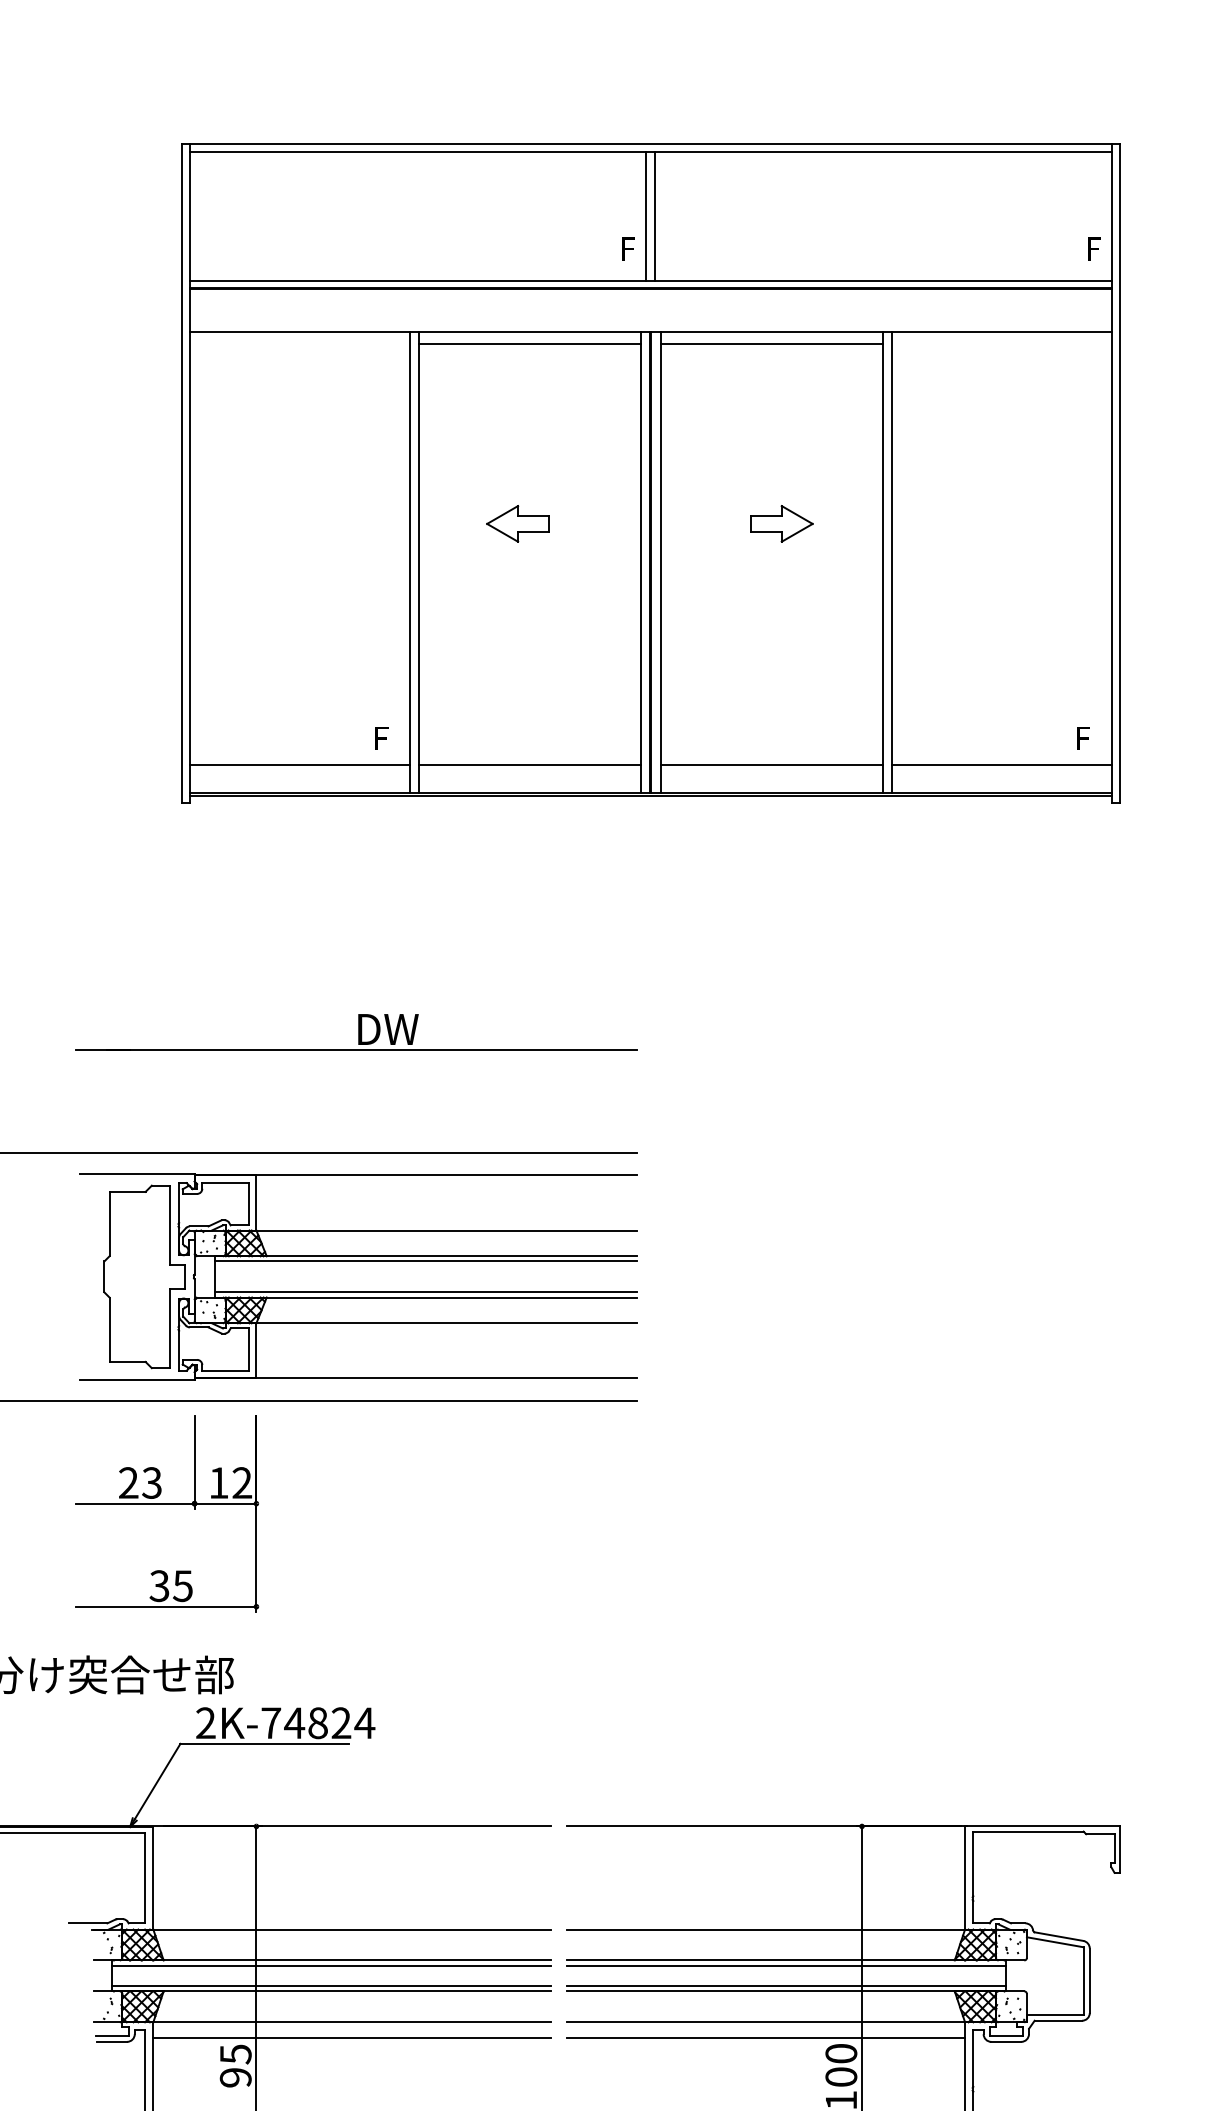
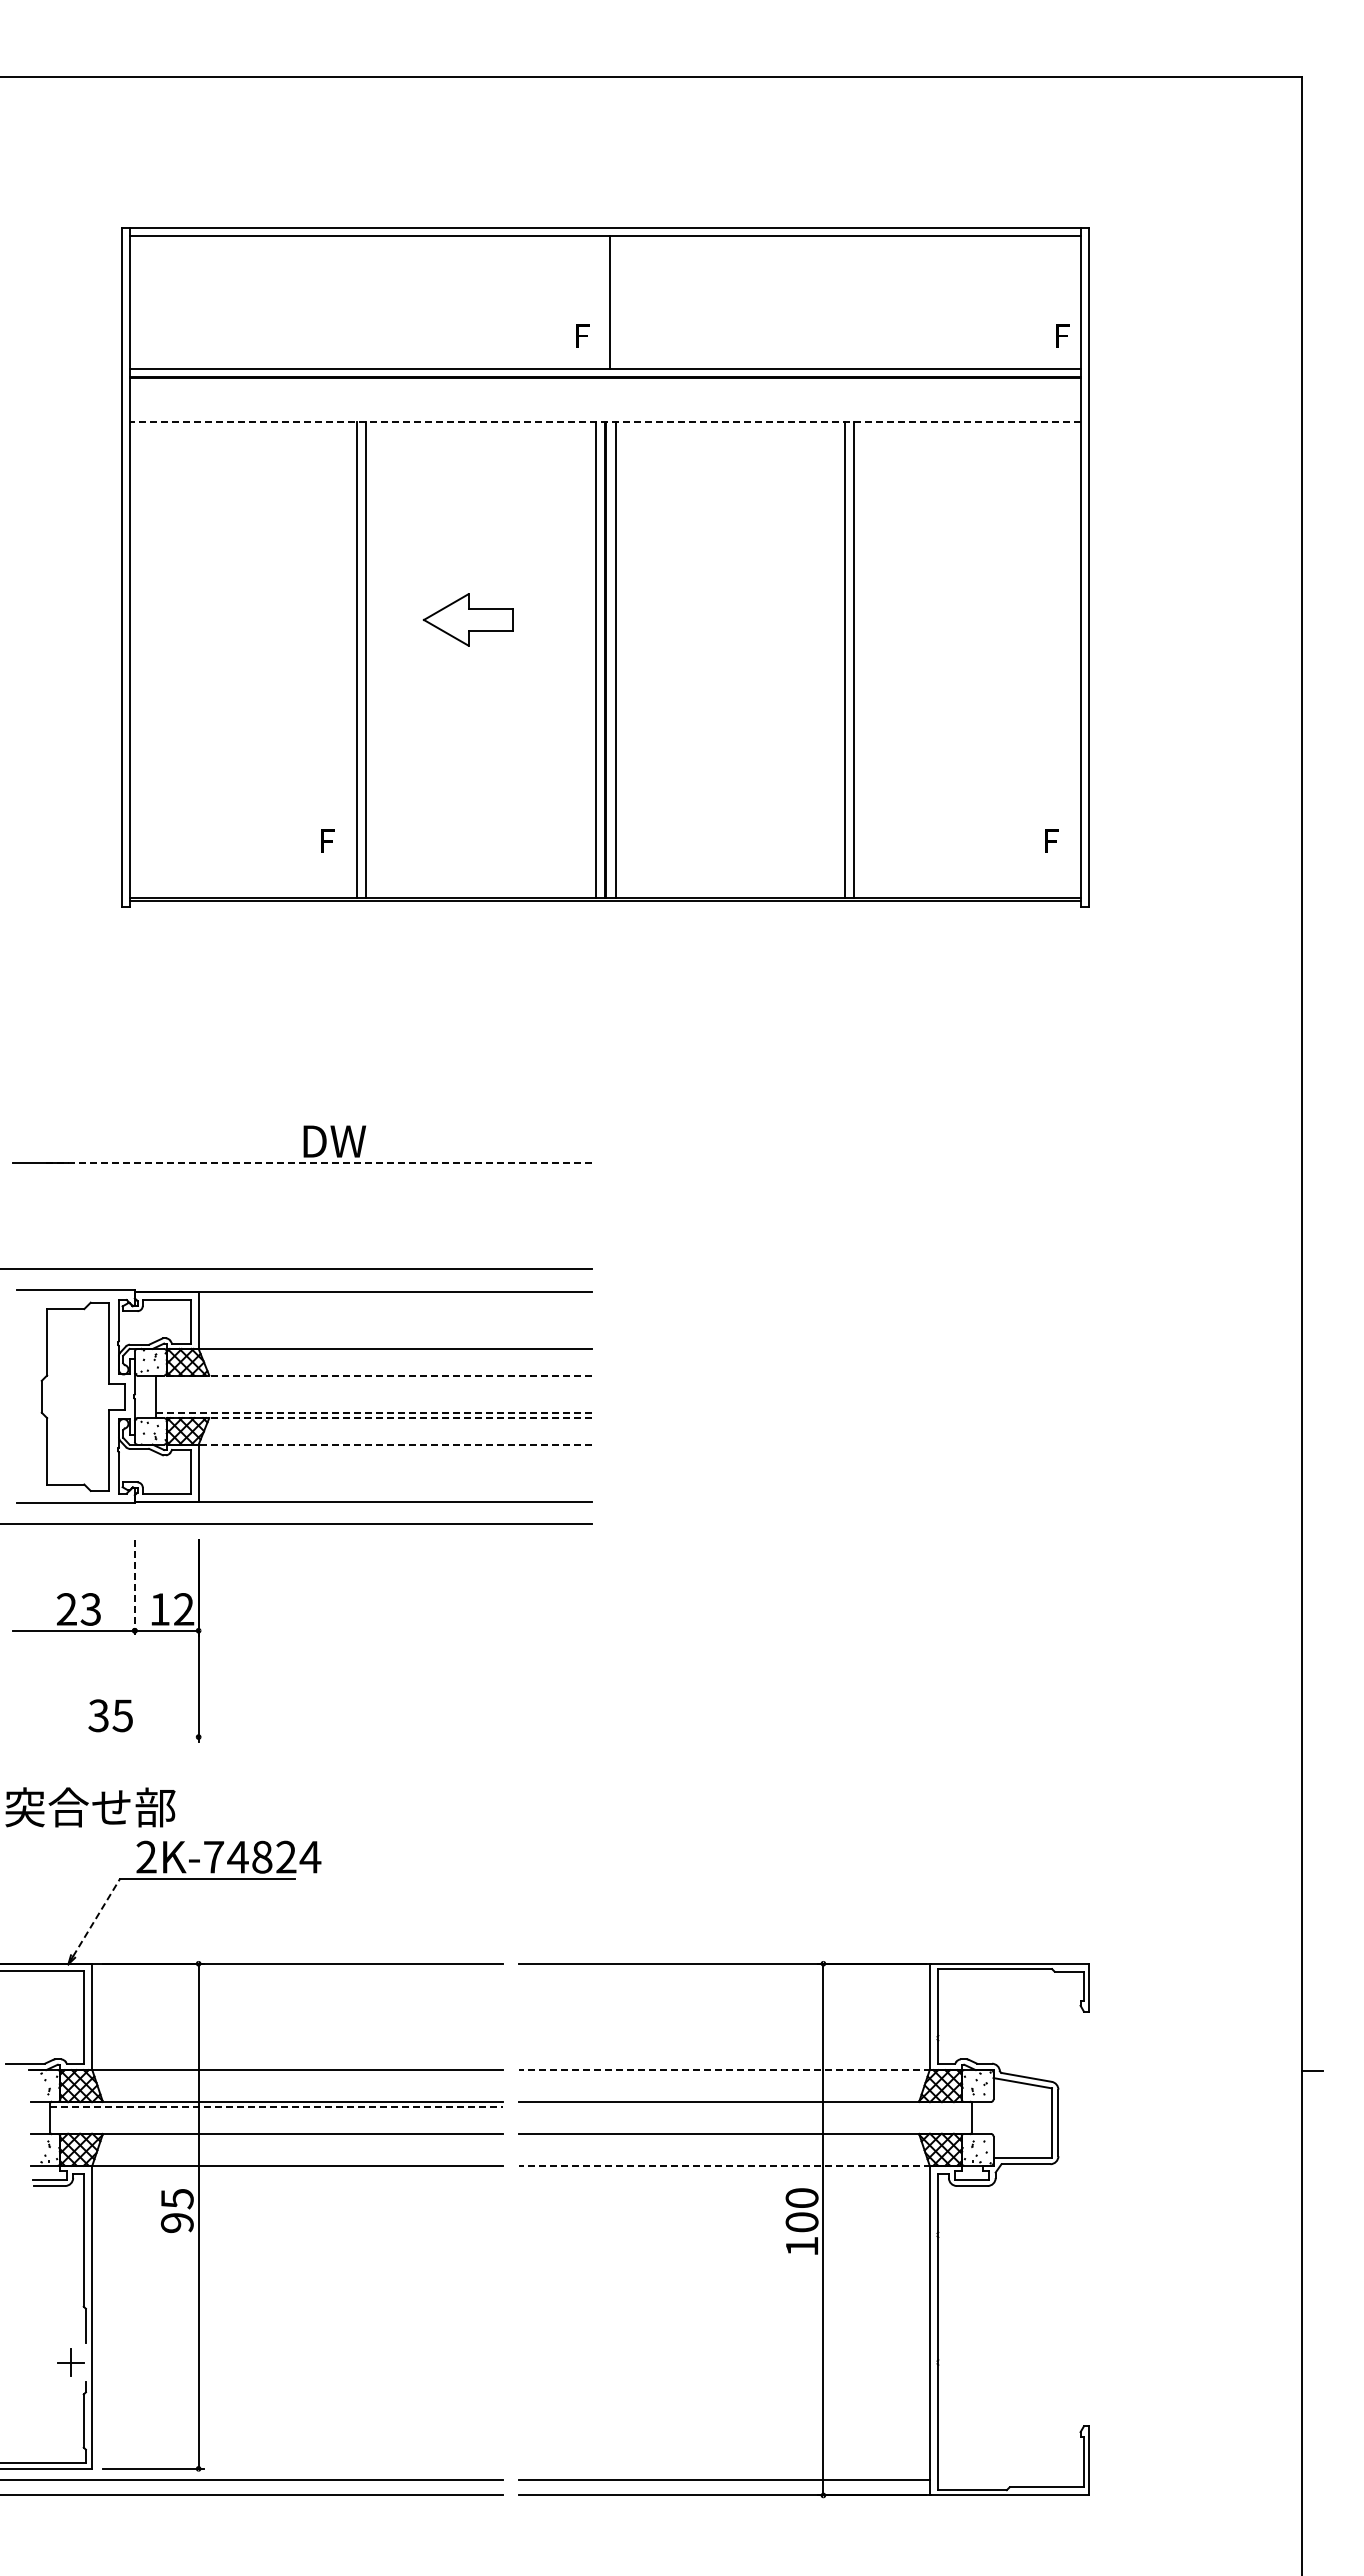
line: (645, 216) -> (600, 302), removed
line: (650, 332) -> (605, 422), solid -> dashed
line: (529, 344) -> (480, 434), removed
line: (770, 344) -> (729, 434), removed
part: (517, 523) -> (468, 619), size x1.4
part: (781, 523) -> (740, 619), removed
line: (299, 764) -> (243, 868), removed
line: (529, 764) -> (480, 868), removed
line: (770, 764) -> (729, 868), removed
line: (1001, 764) -> (967, 868), removed
line: (372, 1049) -> (318, 1162), solid -> dashed
line: (425, 1256) -> (373, 1375), solid -> dashed
line: (425, 1261) -> (373, 1380), removed
line: (425, 1292) -> (373, 1412), solid -> dashed
line: (425, 1297) -> (373, 1418), solid -> dashed
line: (446, 1323) -> (394, 1444), solid -> dashed
line: (194, 1462) -> (134, 1588), solid -> dashed
line: (166, 1607) -> (105, 1737), removed
line: (157, 1781) -> (96, 1917), solid -> dashed
line: (766, 1929) -> (724, 2070), solid -> dashed
line: (331, 1965) -> (276, 2107), solid -> dashed
line: (786, 1965) -> (745, 2107), removed
line: (331, 1986) -> (276, 2128), removed
line: (786, 1986) -> (745, 2128), removed
line: (766, 2022) -> (724, 2165), solid -> dashed
line: (352, 2037) -> (297, 2181), removed
line: (766, 2037) -> (724, 2181), removed

